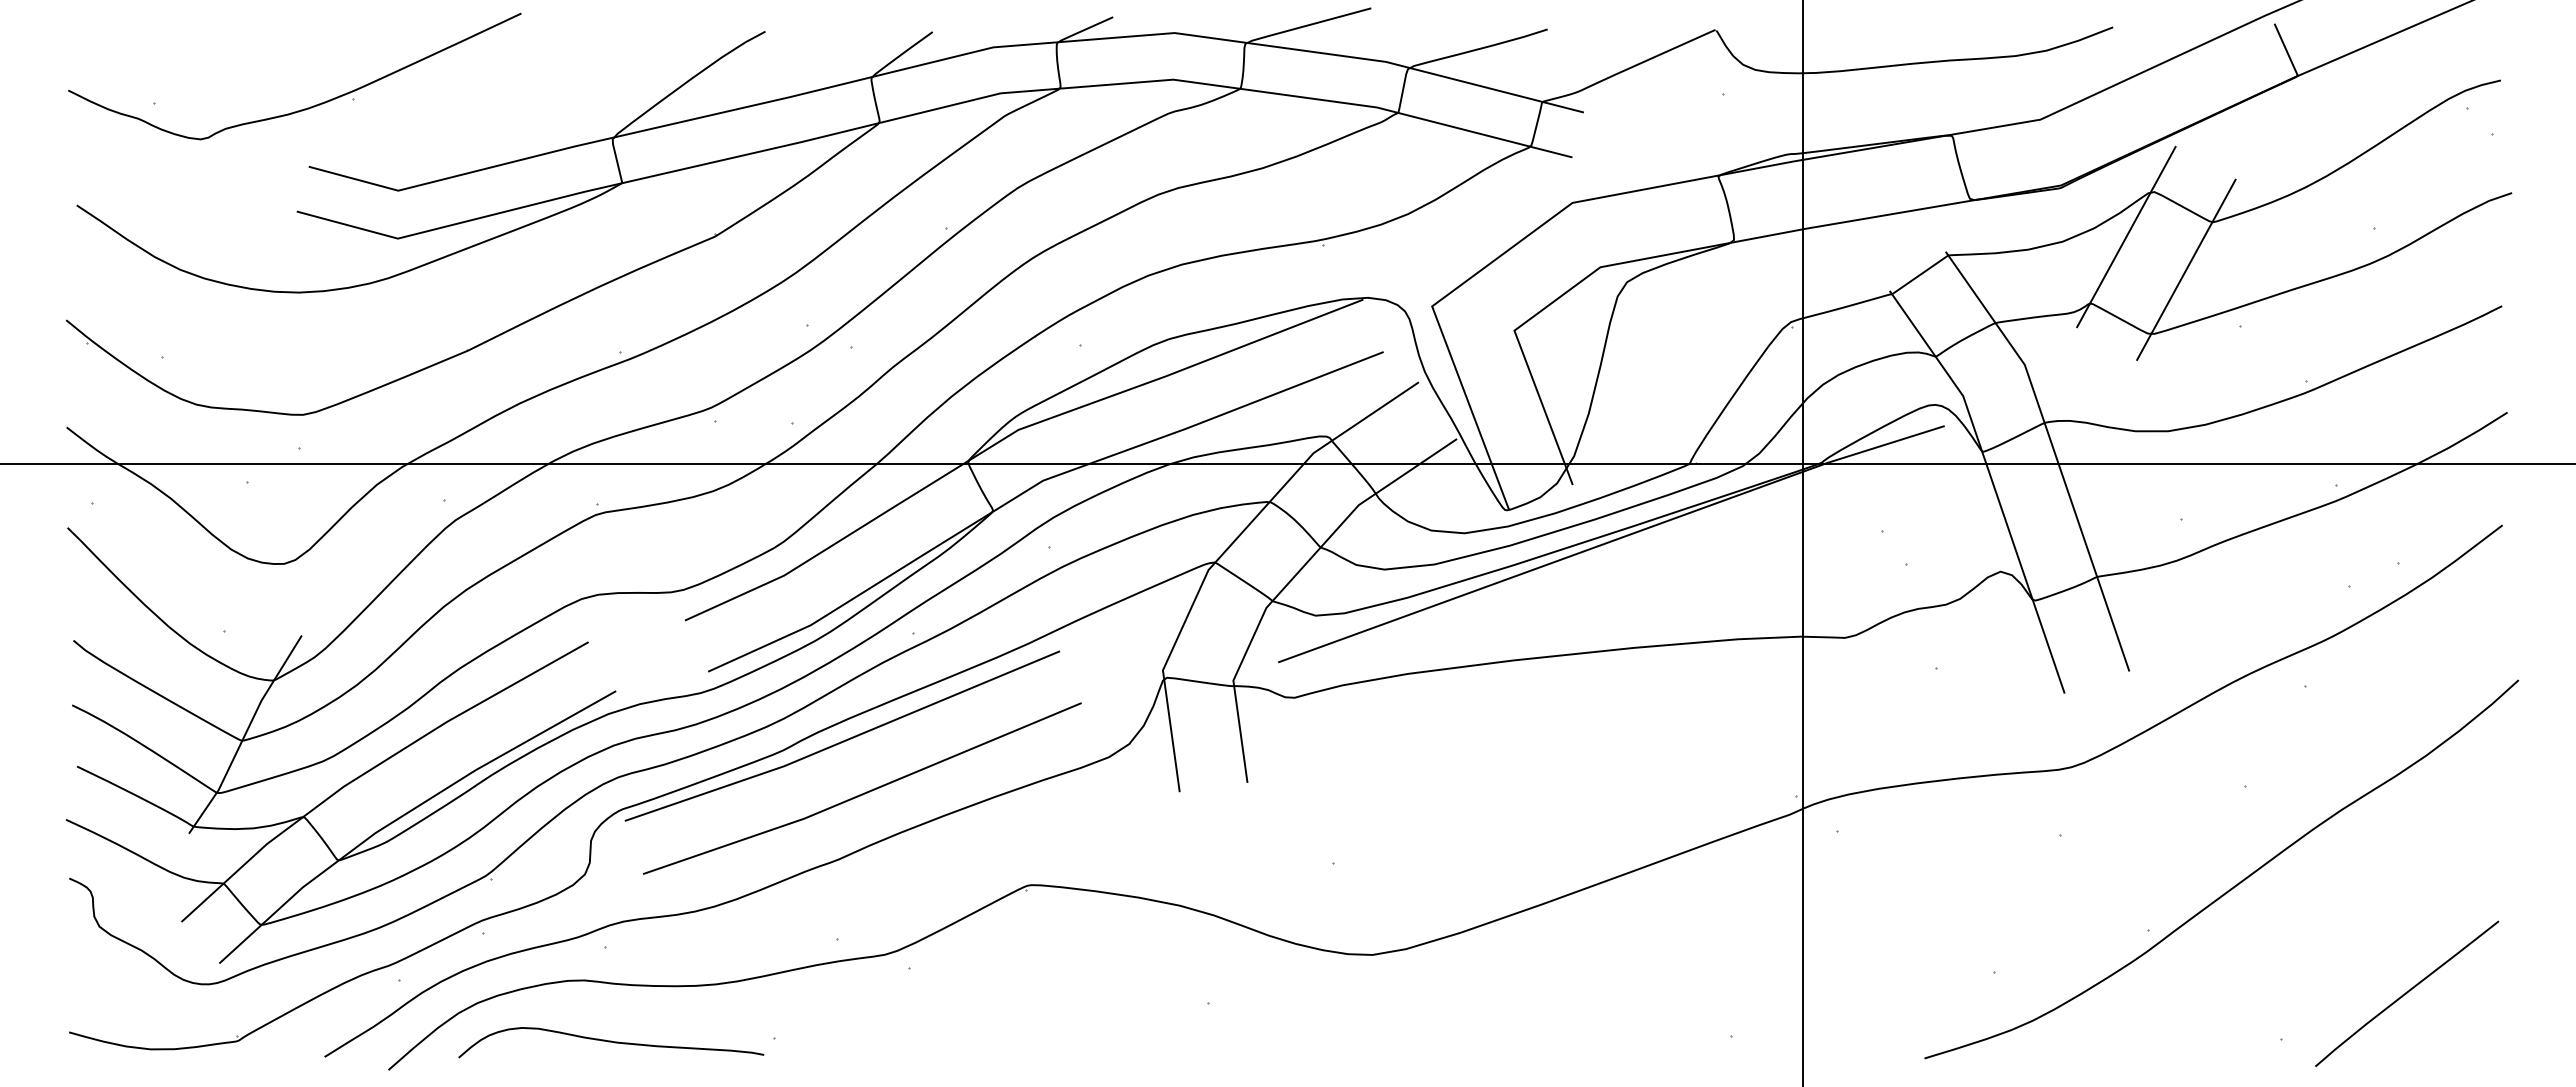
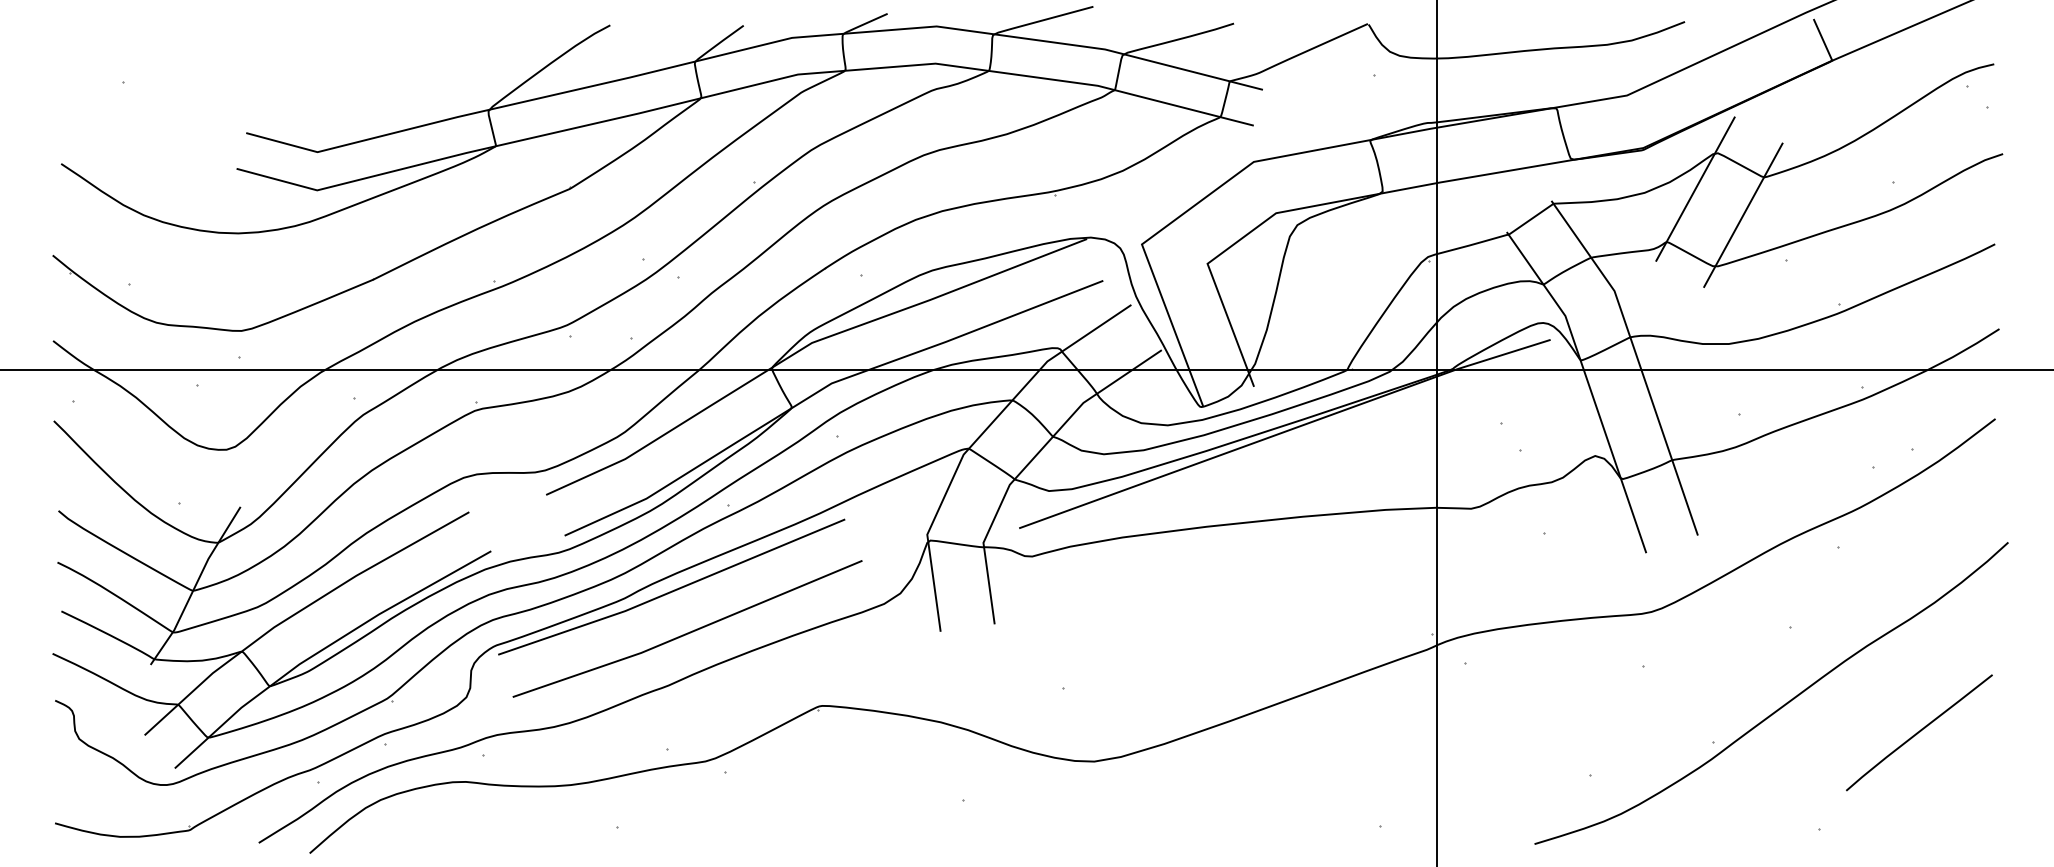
part: (304, 108) -> (242, 86), removed
curve: (2407, 993) -> (1919, 732), moved
curve: (611, 1042) -> (487, 831), removed

